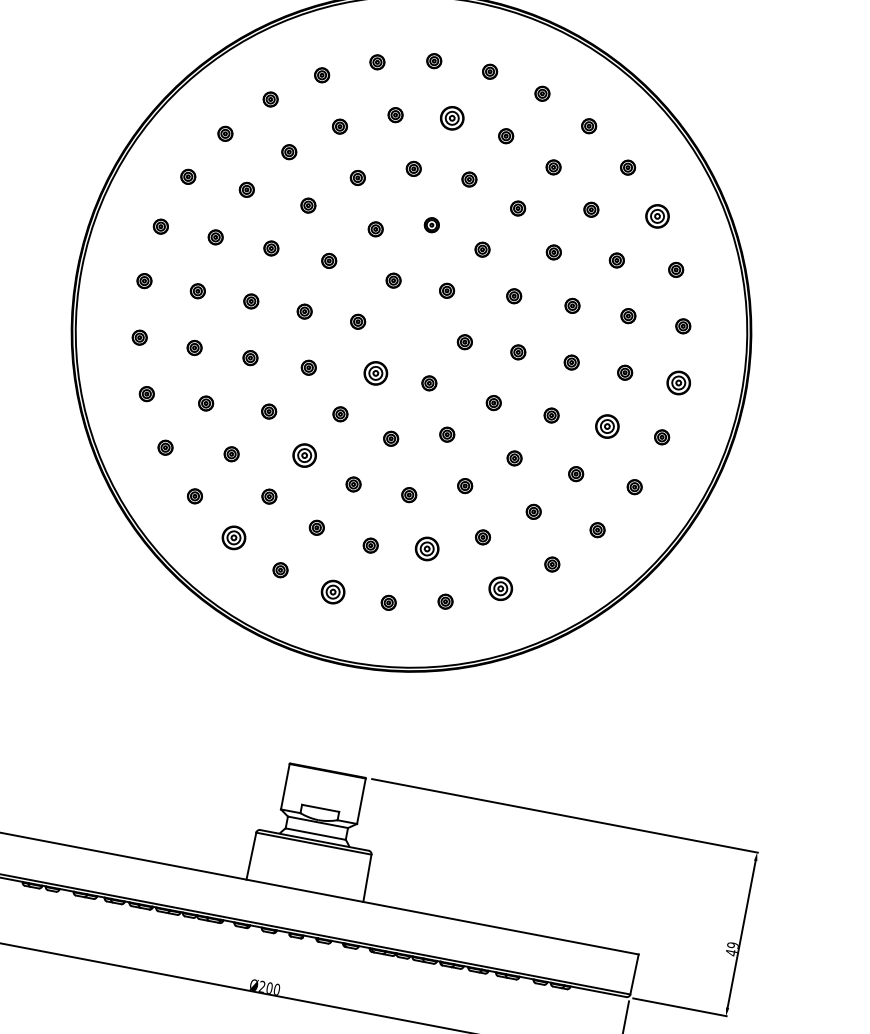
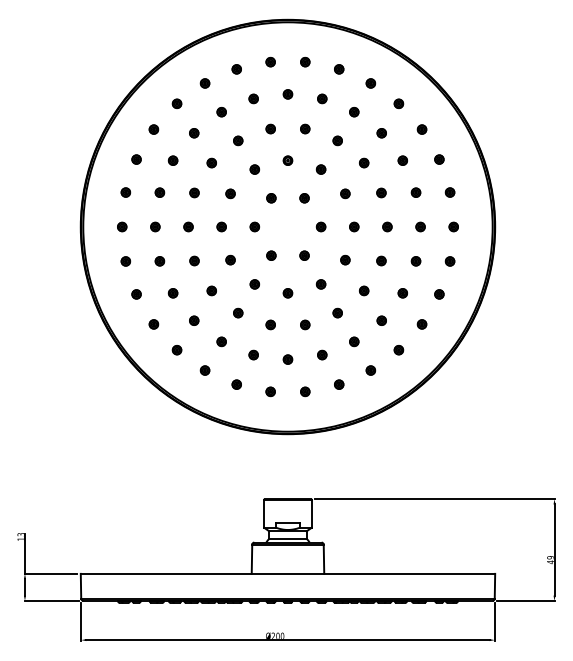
part: (451, 118) -> (287, 94), size x0.62
part: (656, 215) -> (421, 129), size x0.62
part: (376, 372) -> (271, 255), size x0.62
part: (678, 382) -> (453, 226), size x0.62
part: (606, 426) -> (415, 261), size x0.62
part: (305, 454) -> (238, 312), size x0.62
part: (232, 537) -> (204, 370), size x0.62
part: (427, 548) -> (322, 354), size x0.62
part: (500, 588) -> (370, 370), size x0.62
part: (332, 591) -> (270, 391), size x0.62

